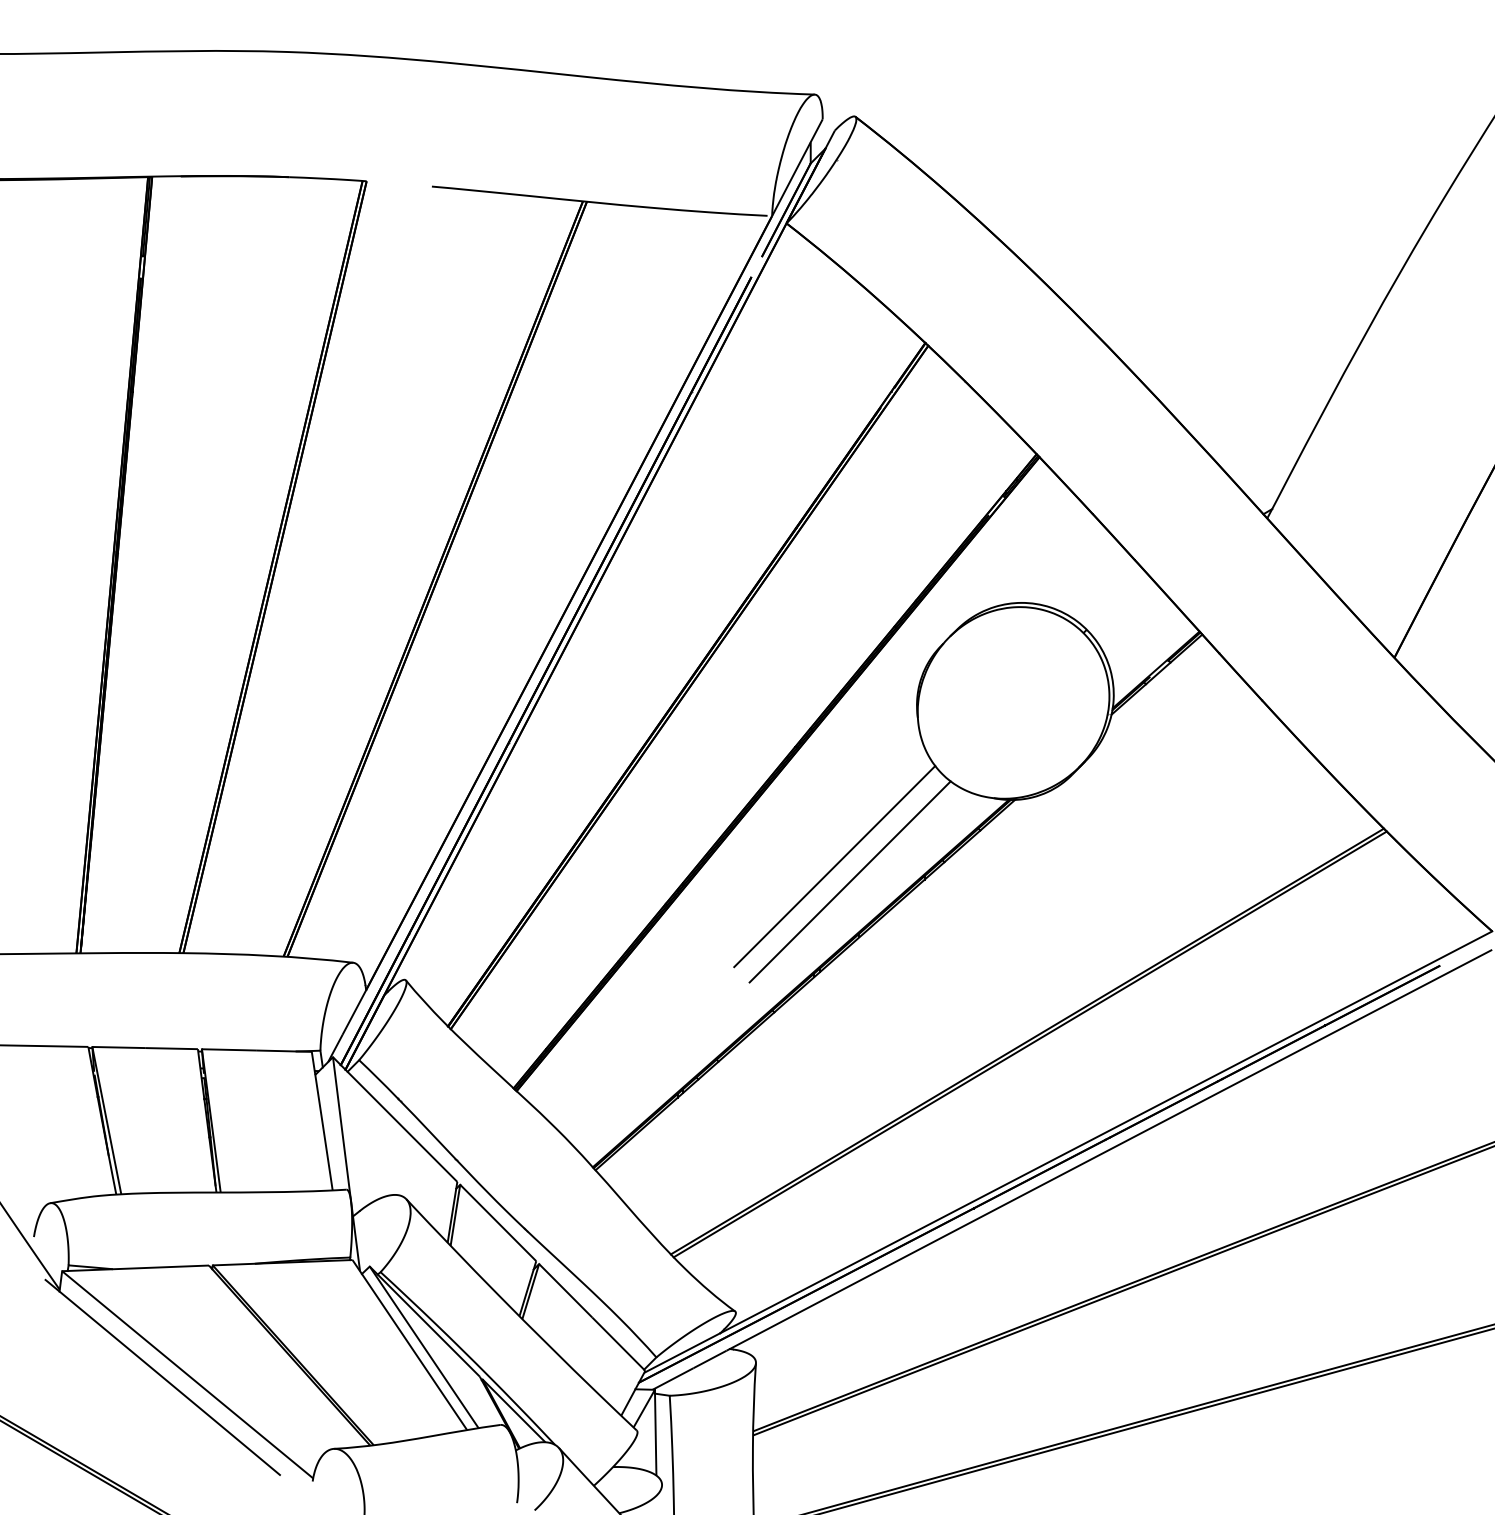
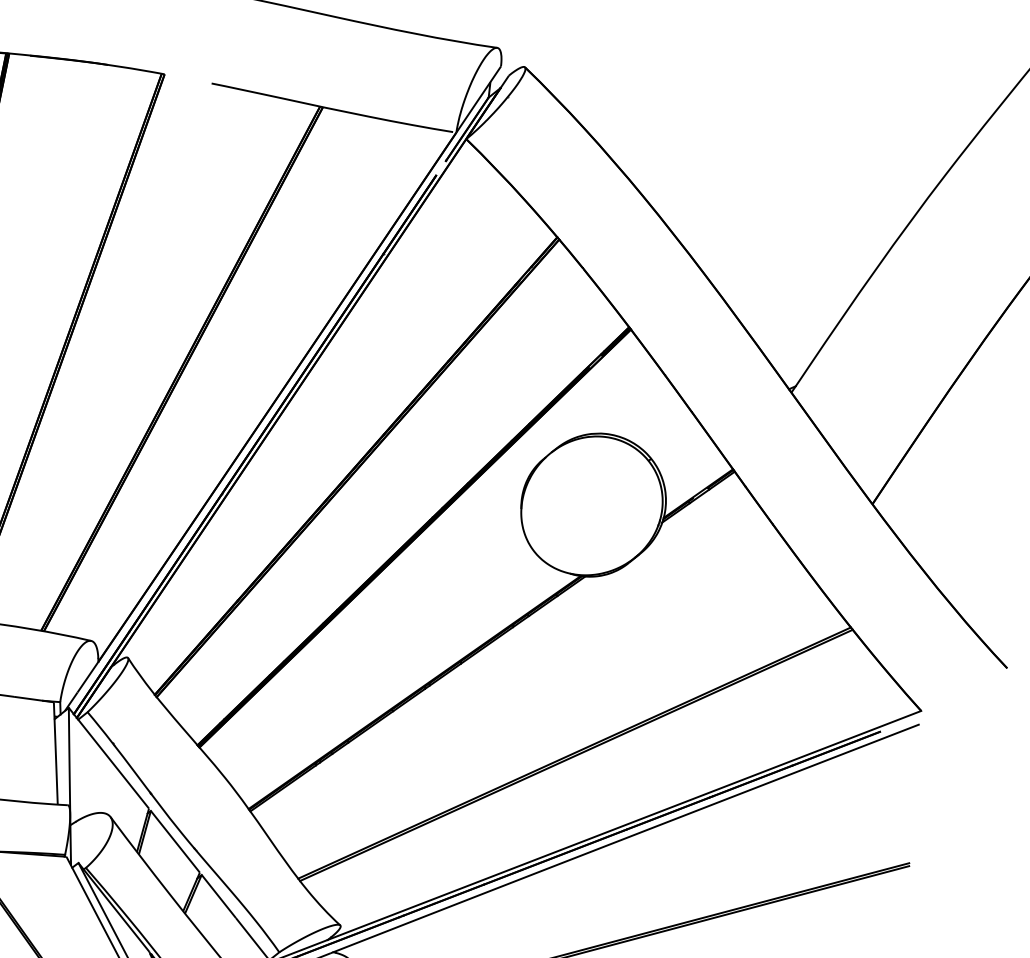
line: (834, 866) -> (448, 610), removed
line: (849, 881) -> (458, 622), removed

